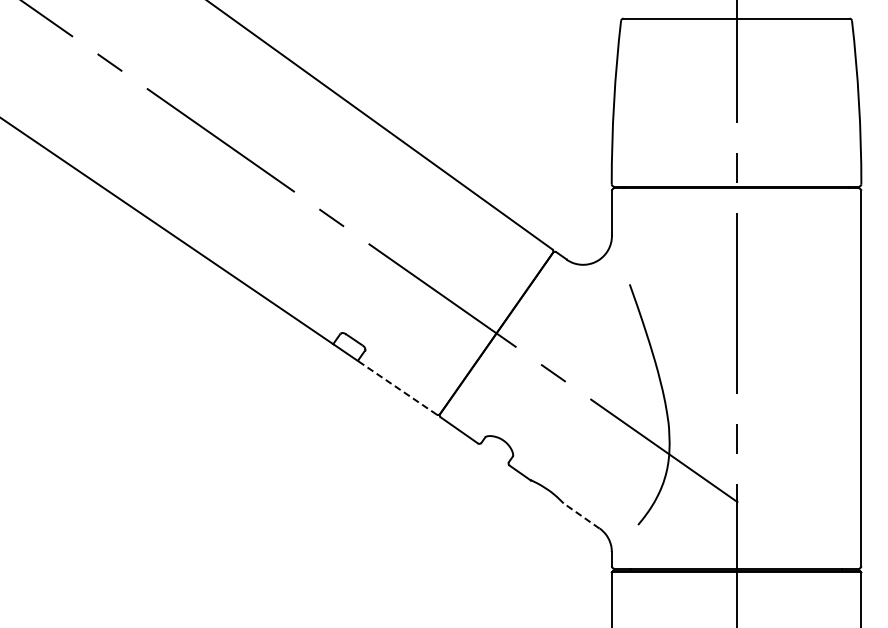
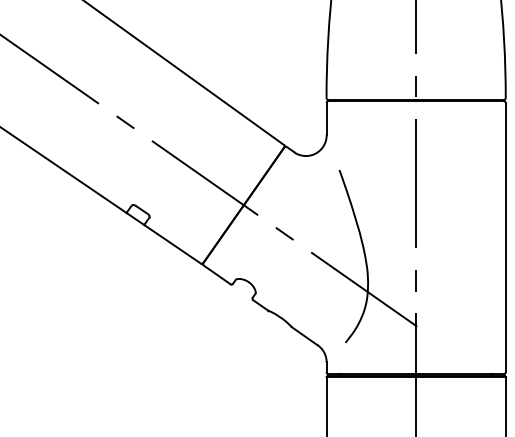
line: (397, 387) -> (172, 244), dashed -> solid
line: (581, 515) -> (304, 336), dashed -> solid

